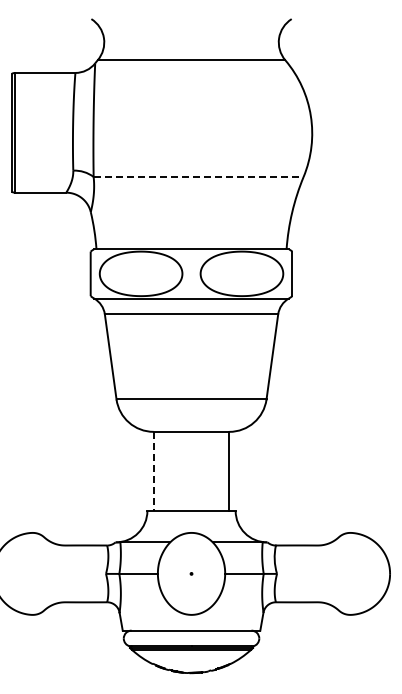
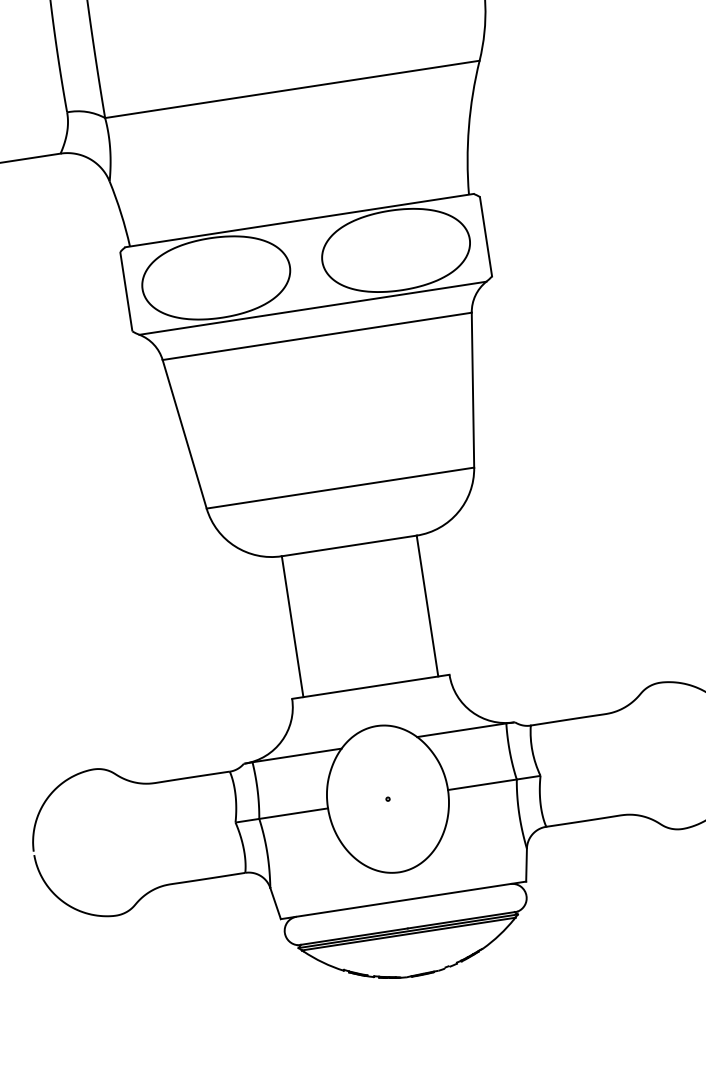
line: (198, 176) -> (292, 88), dashed -> solid
line: (153, 471) -> (292, 626), dashed -> solid

